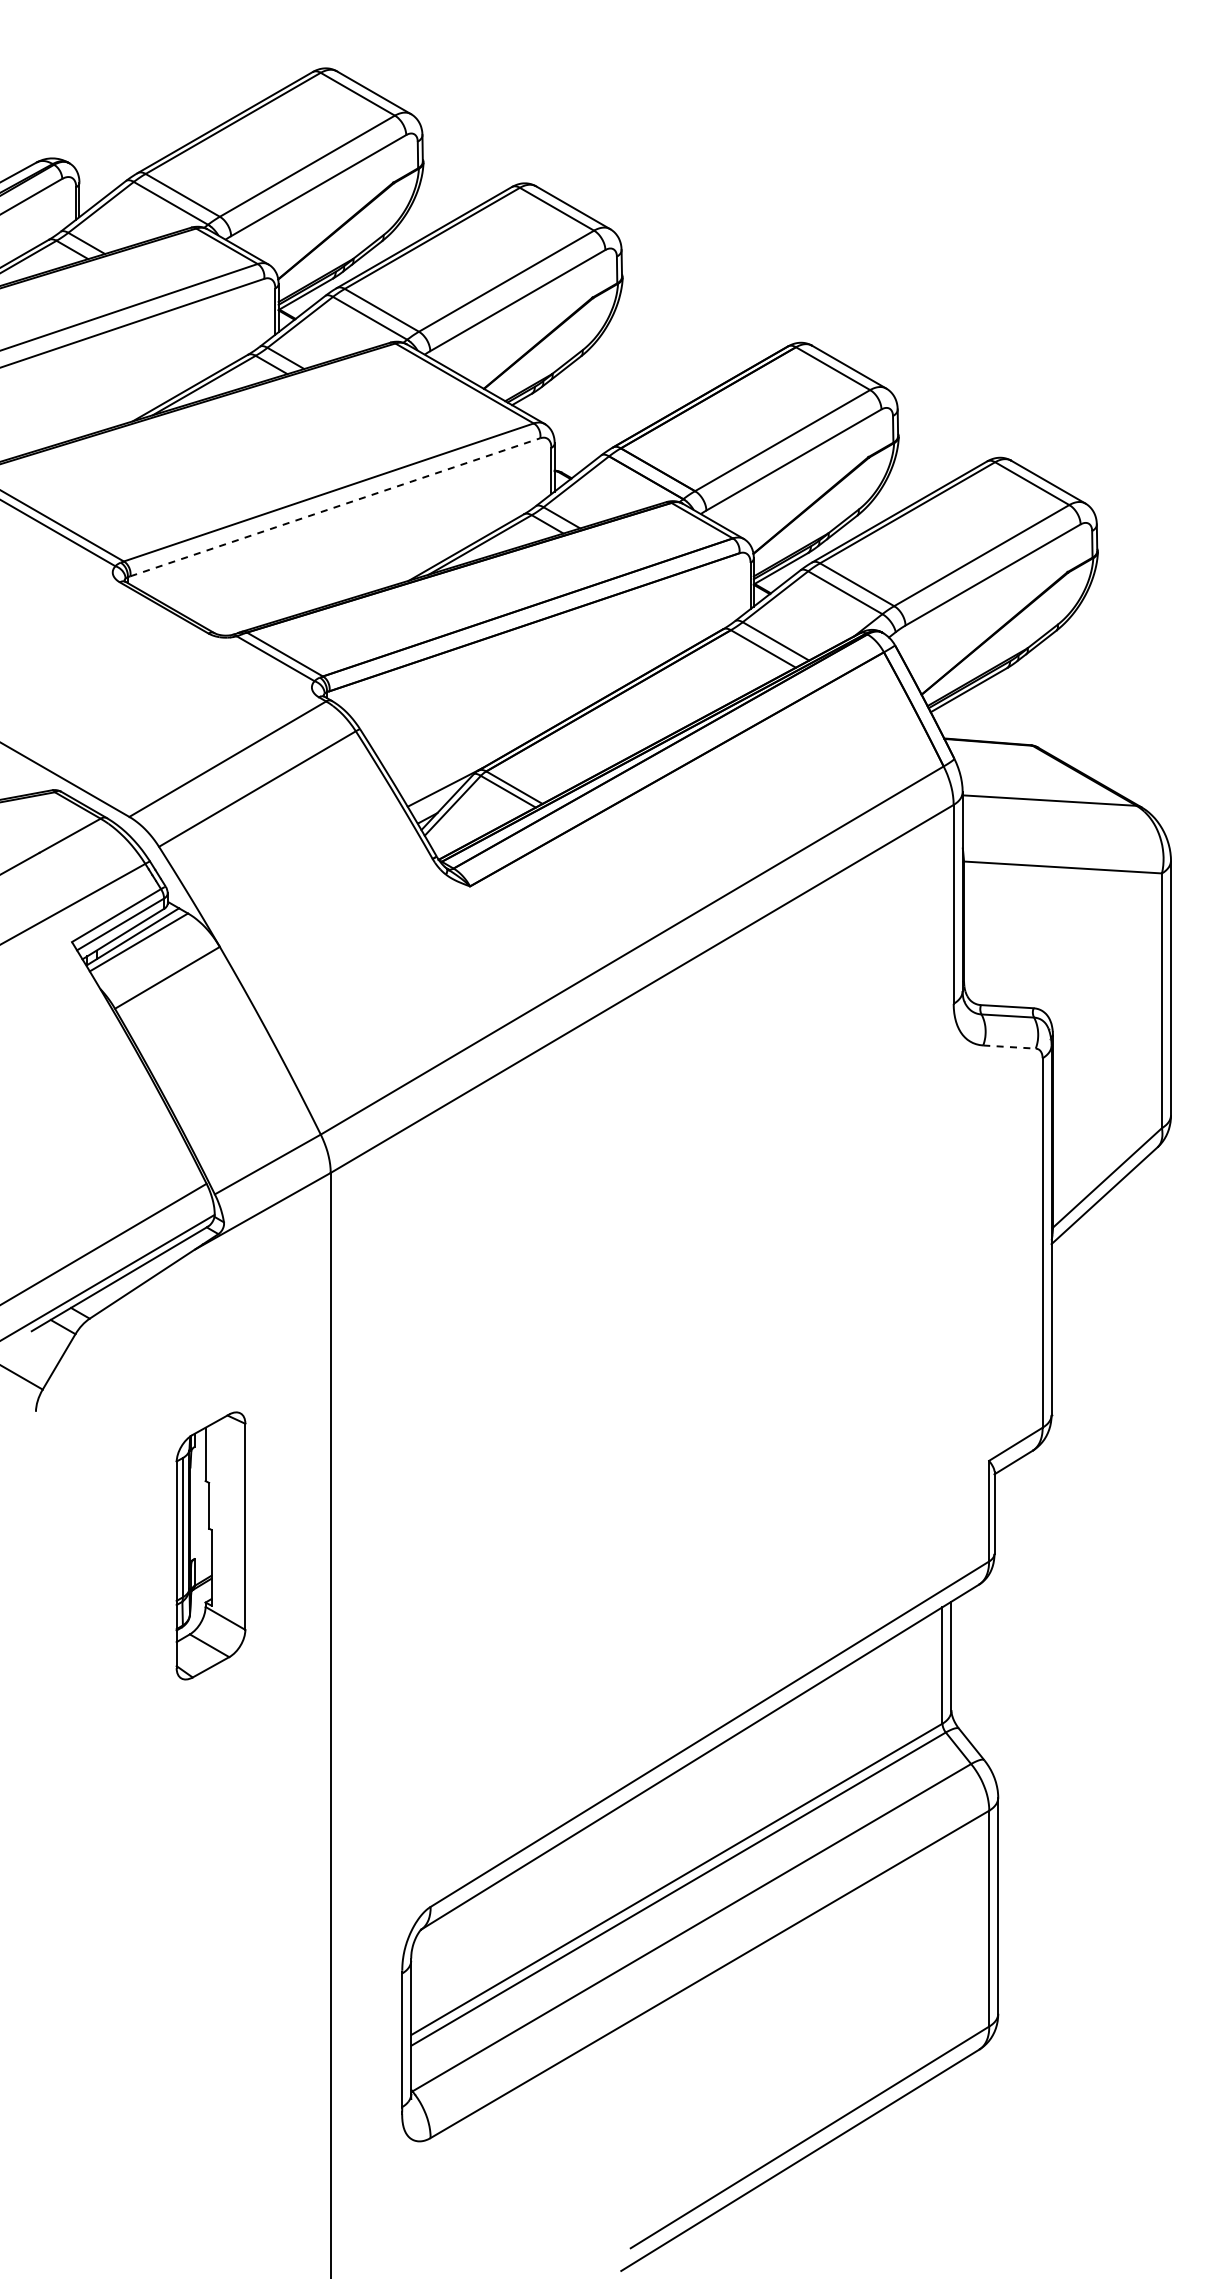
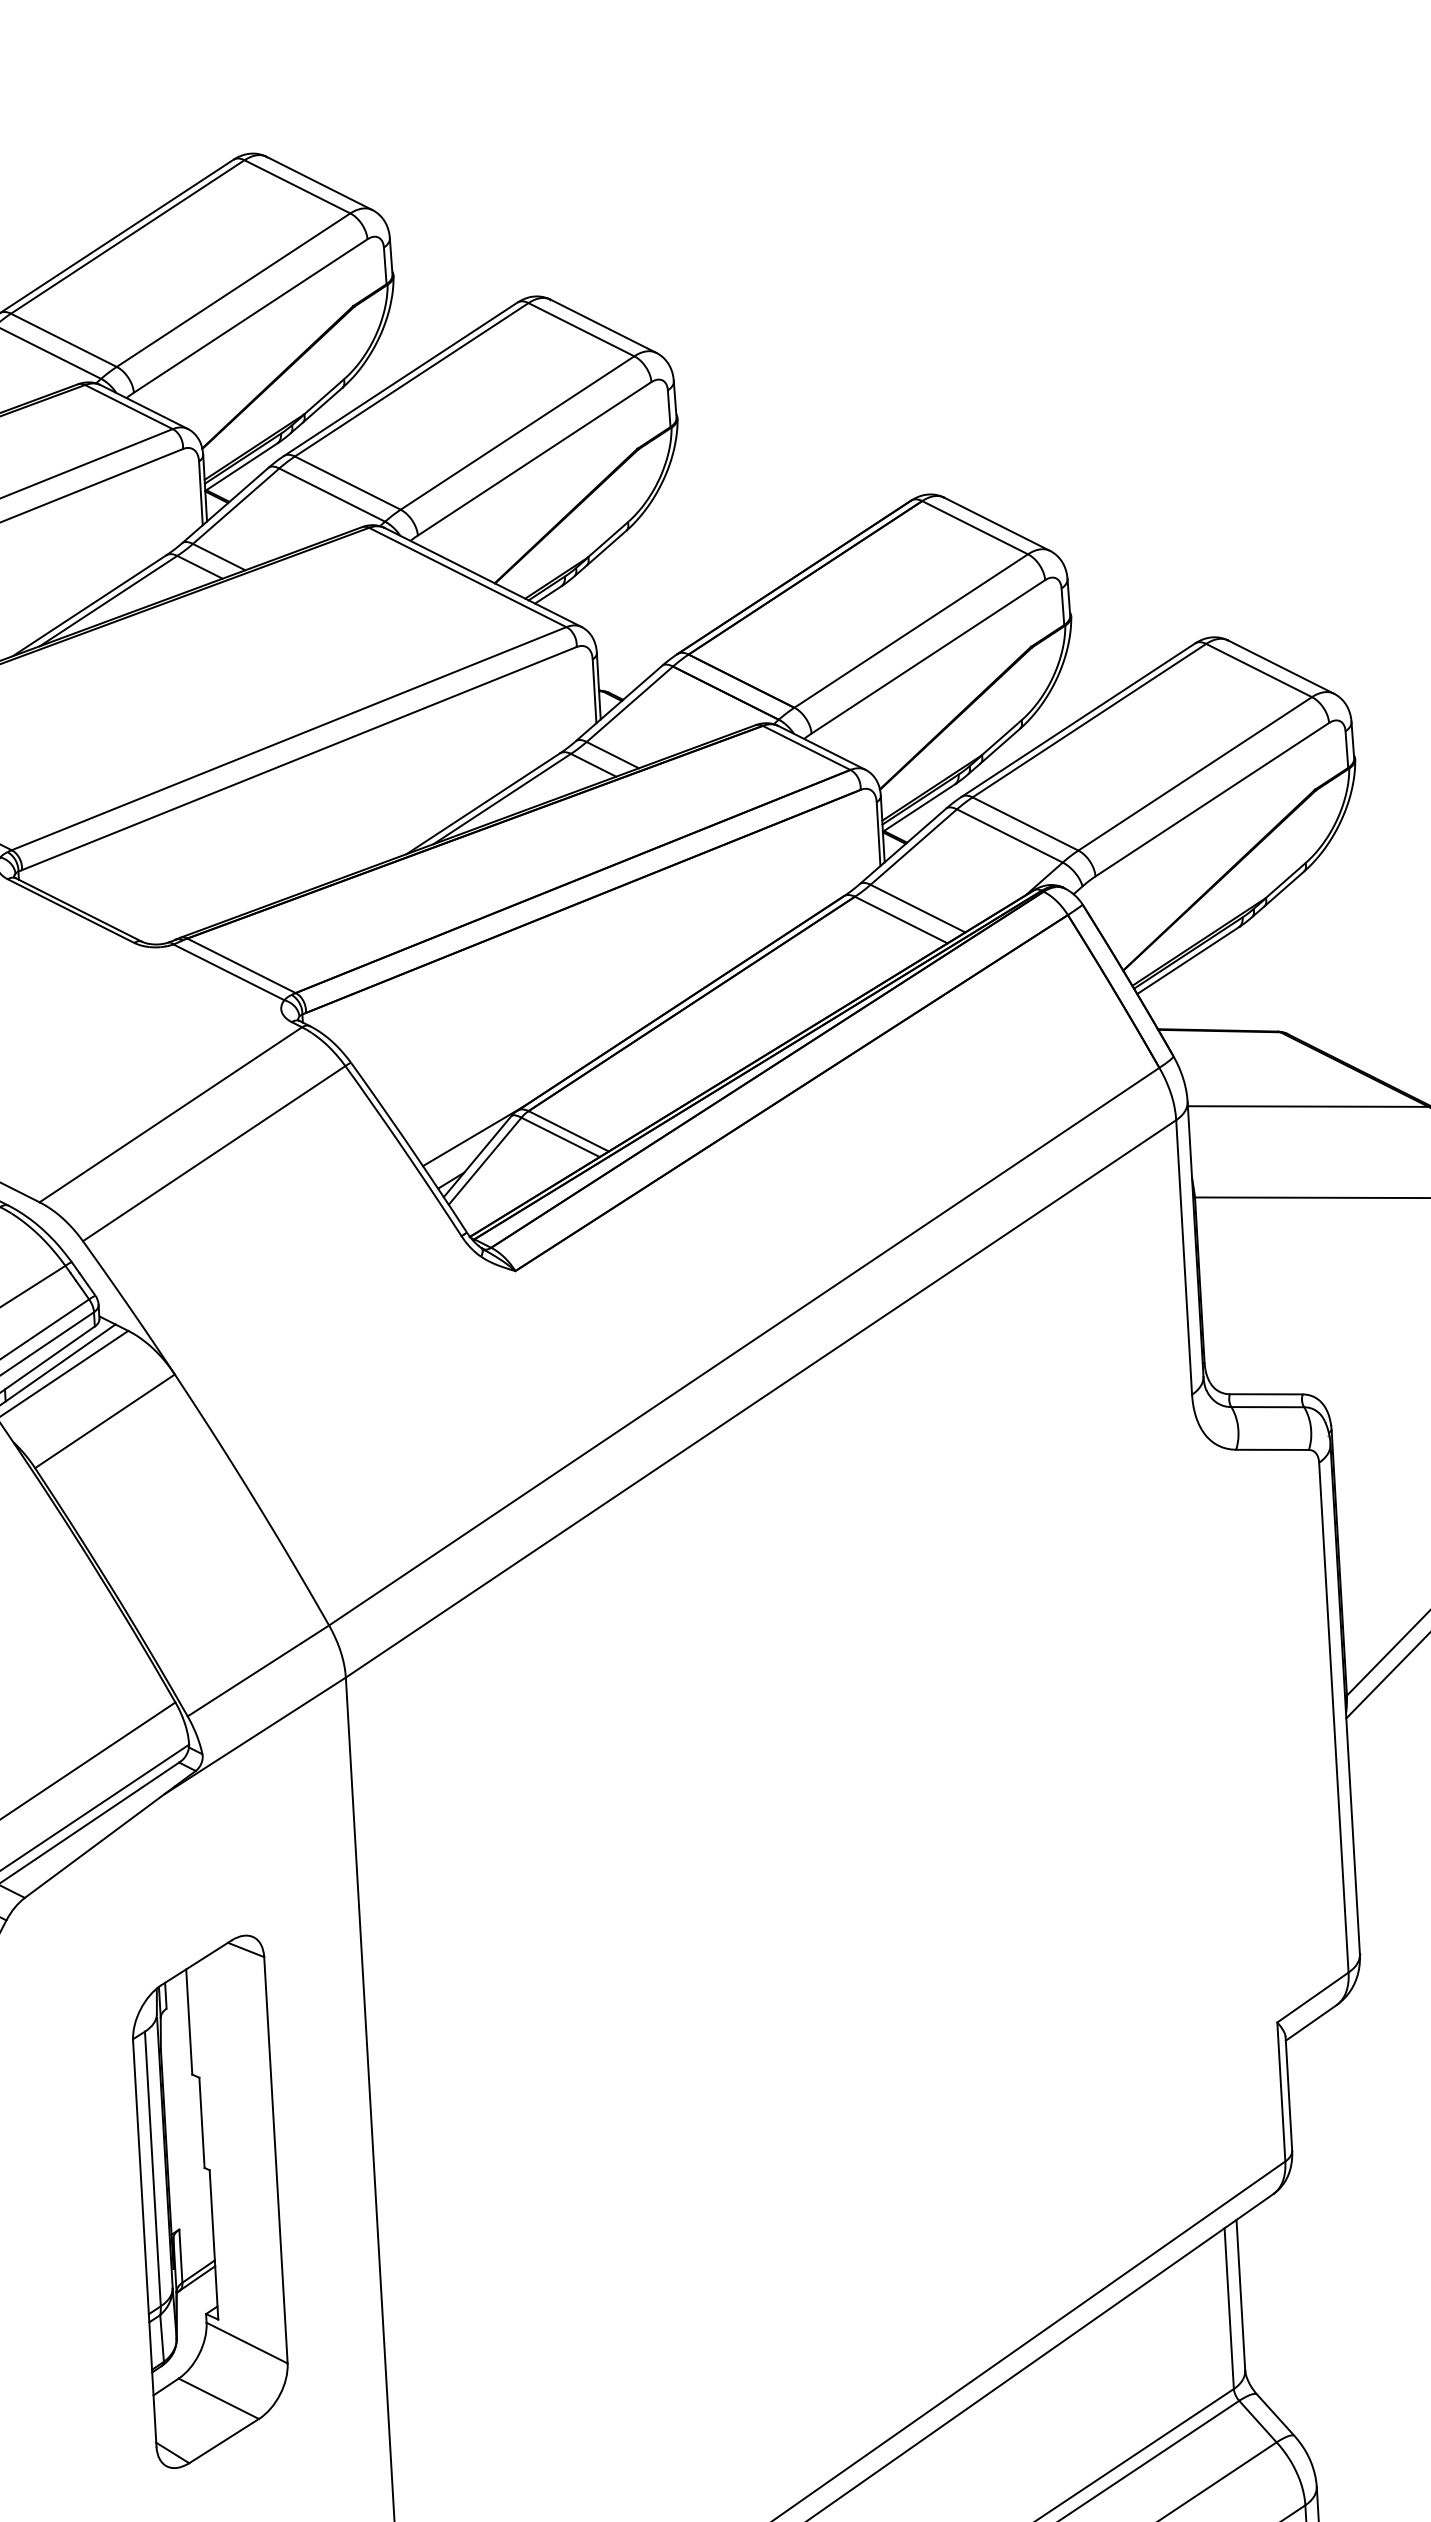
line: (335, 507) -> (299, 758), dashed -> solid
line: (1010, 1047) -> (1273, 1450), dashed -> solid
part: (210, 1545) -> (209, 2201), size x1.43

